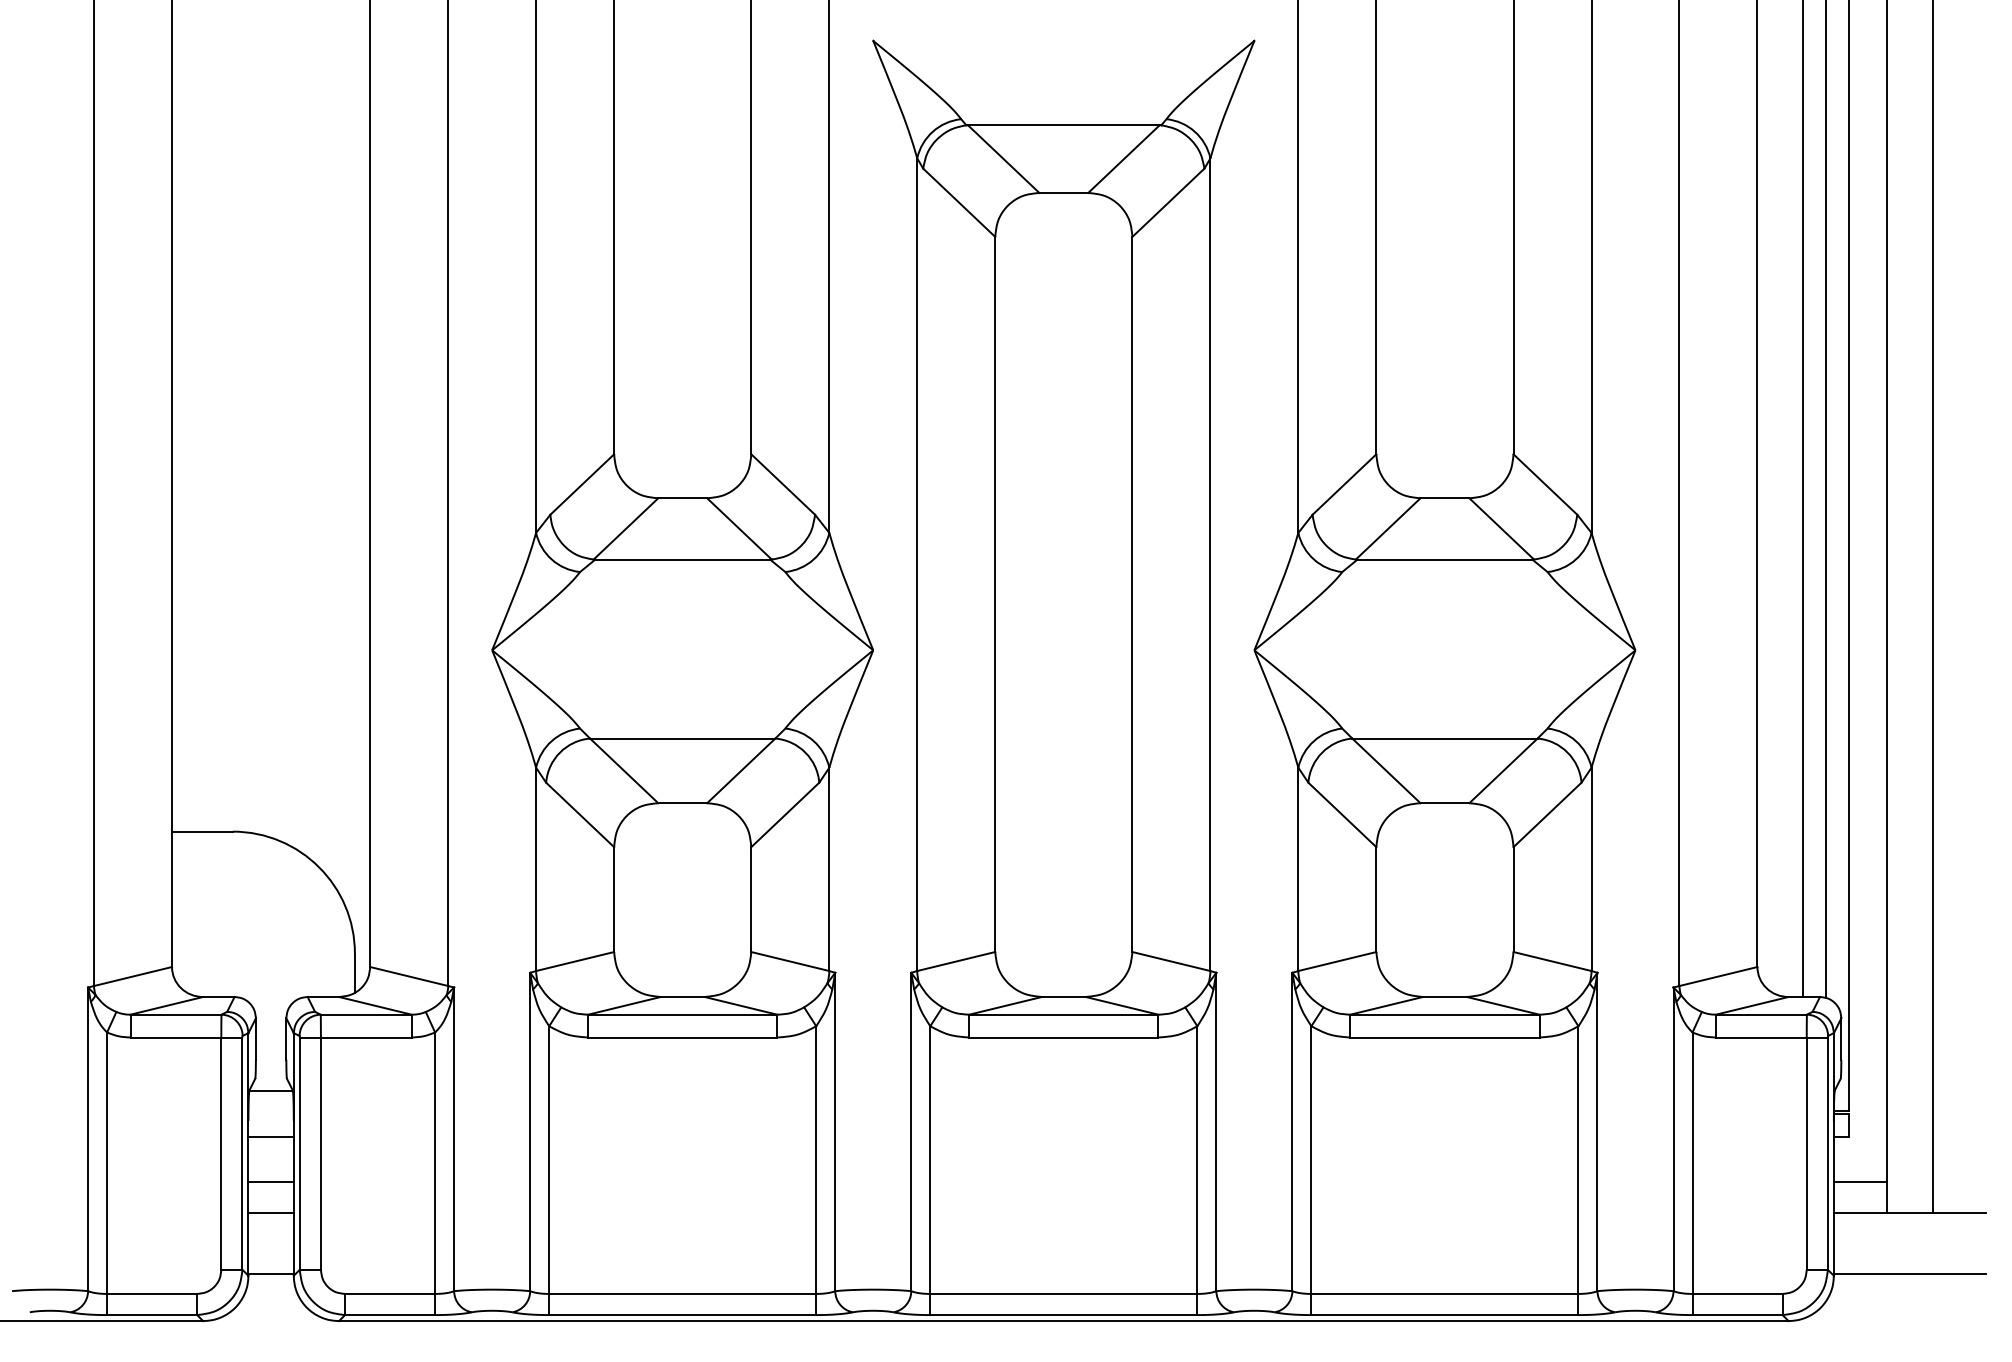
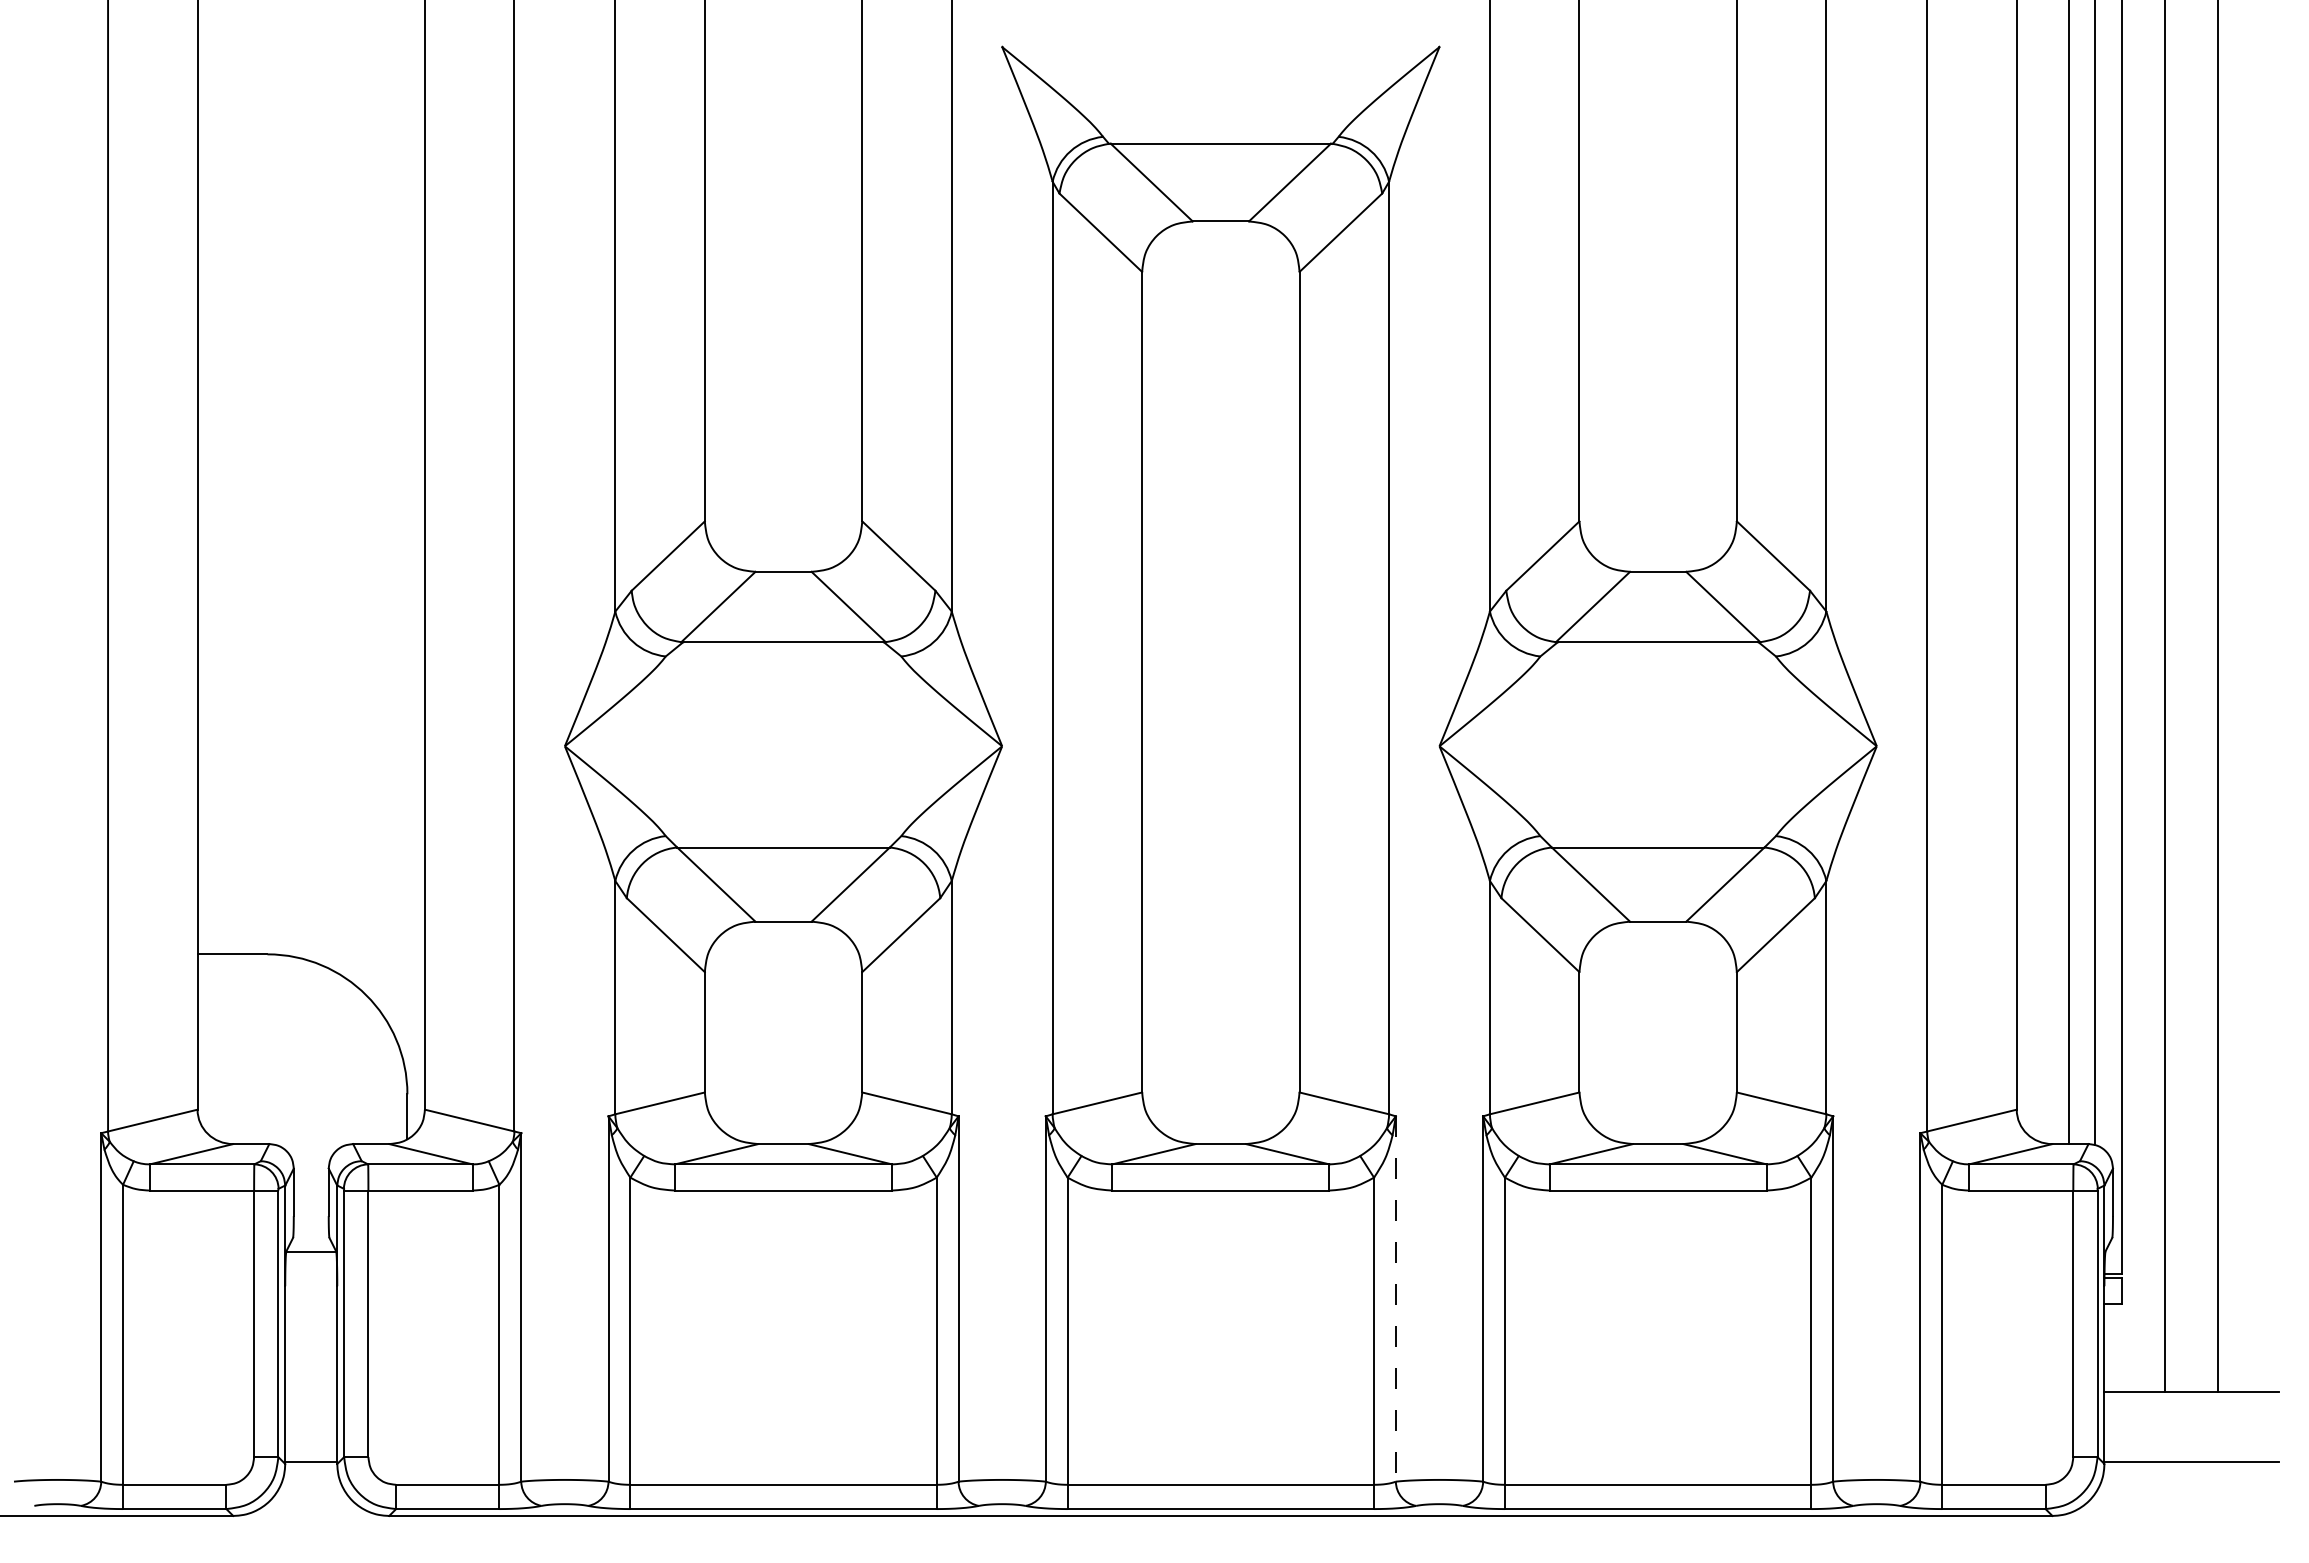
line: (1216, 1132) -> (1395, 1299), solid -> dashed
line: (271, 1136) -> (311, 1304), removed
line: (271, 1182) -> (311, 1356), removed
line: (1860, 1182) -> (2134, 1356), removed
line: (271, 1212) -> (311, 1391), removed

